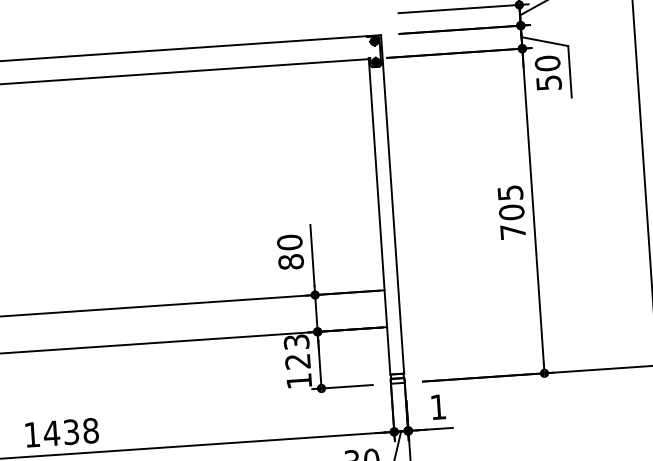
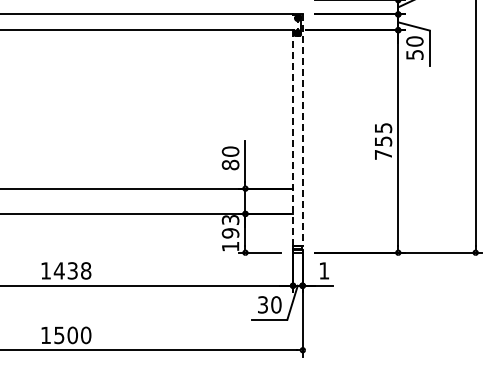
line: (392, 204) -> (302, 130), solid -> dashed
text: (511, 212) -> (383, 141), 705 -> 755
line: (380, 217) -> (293, 138), solid -> dashed
text: (297, 361) -> (230, 233), 123 -> 193

